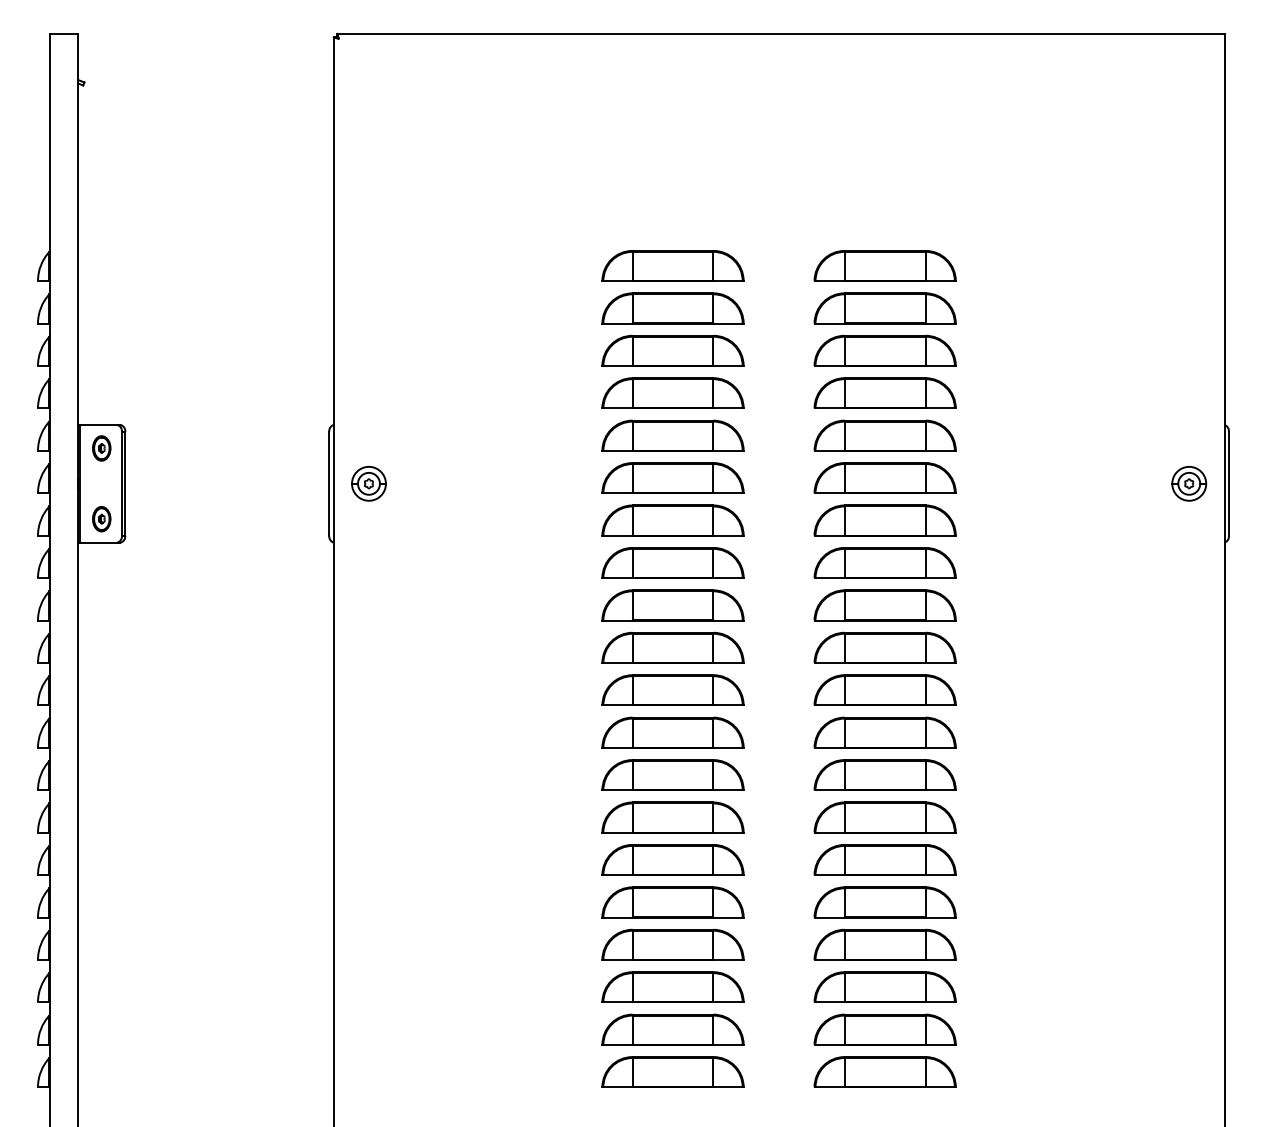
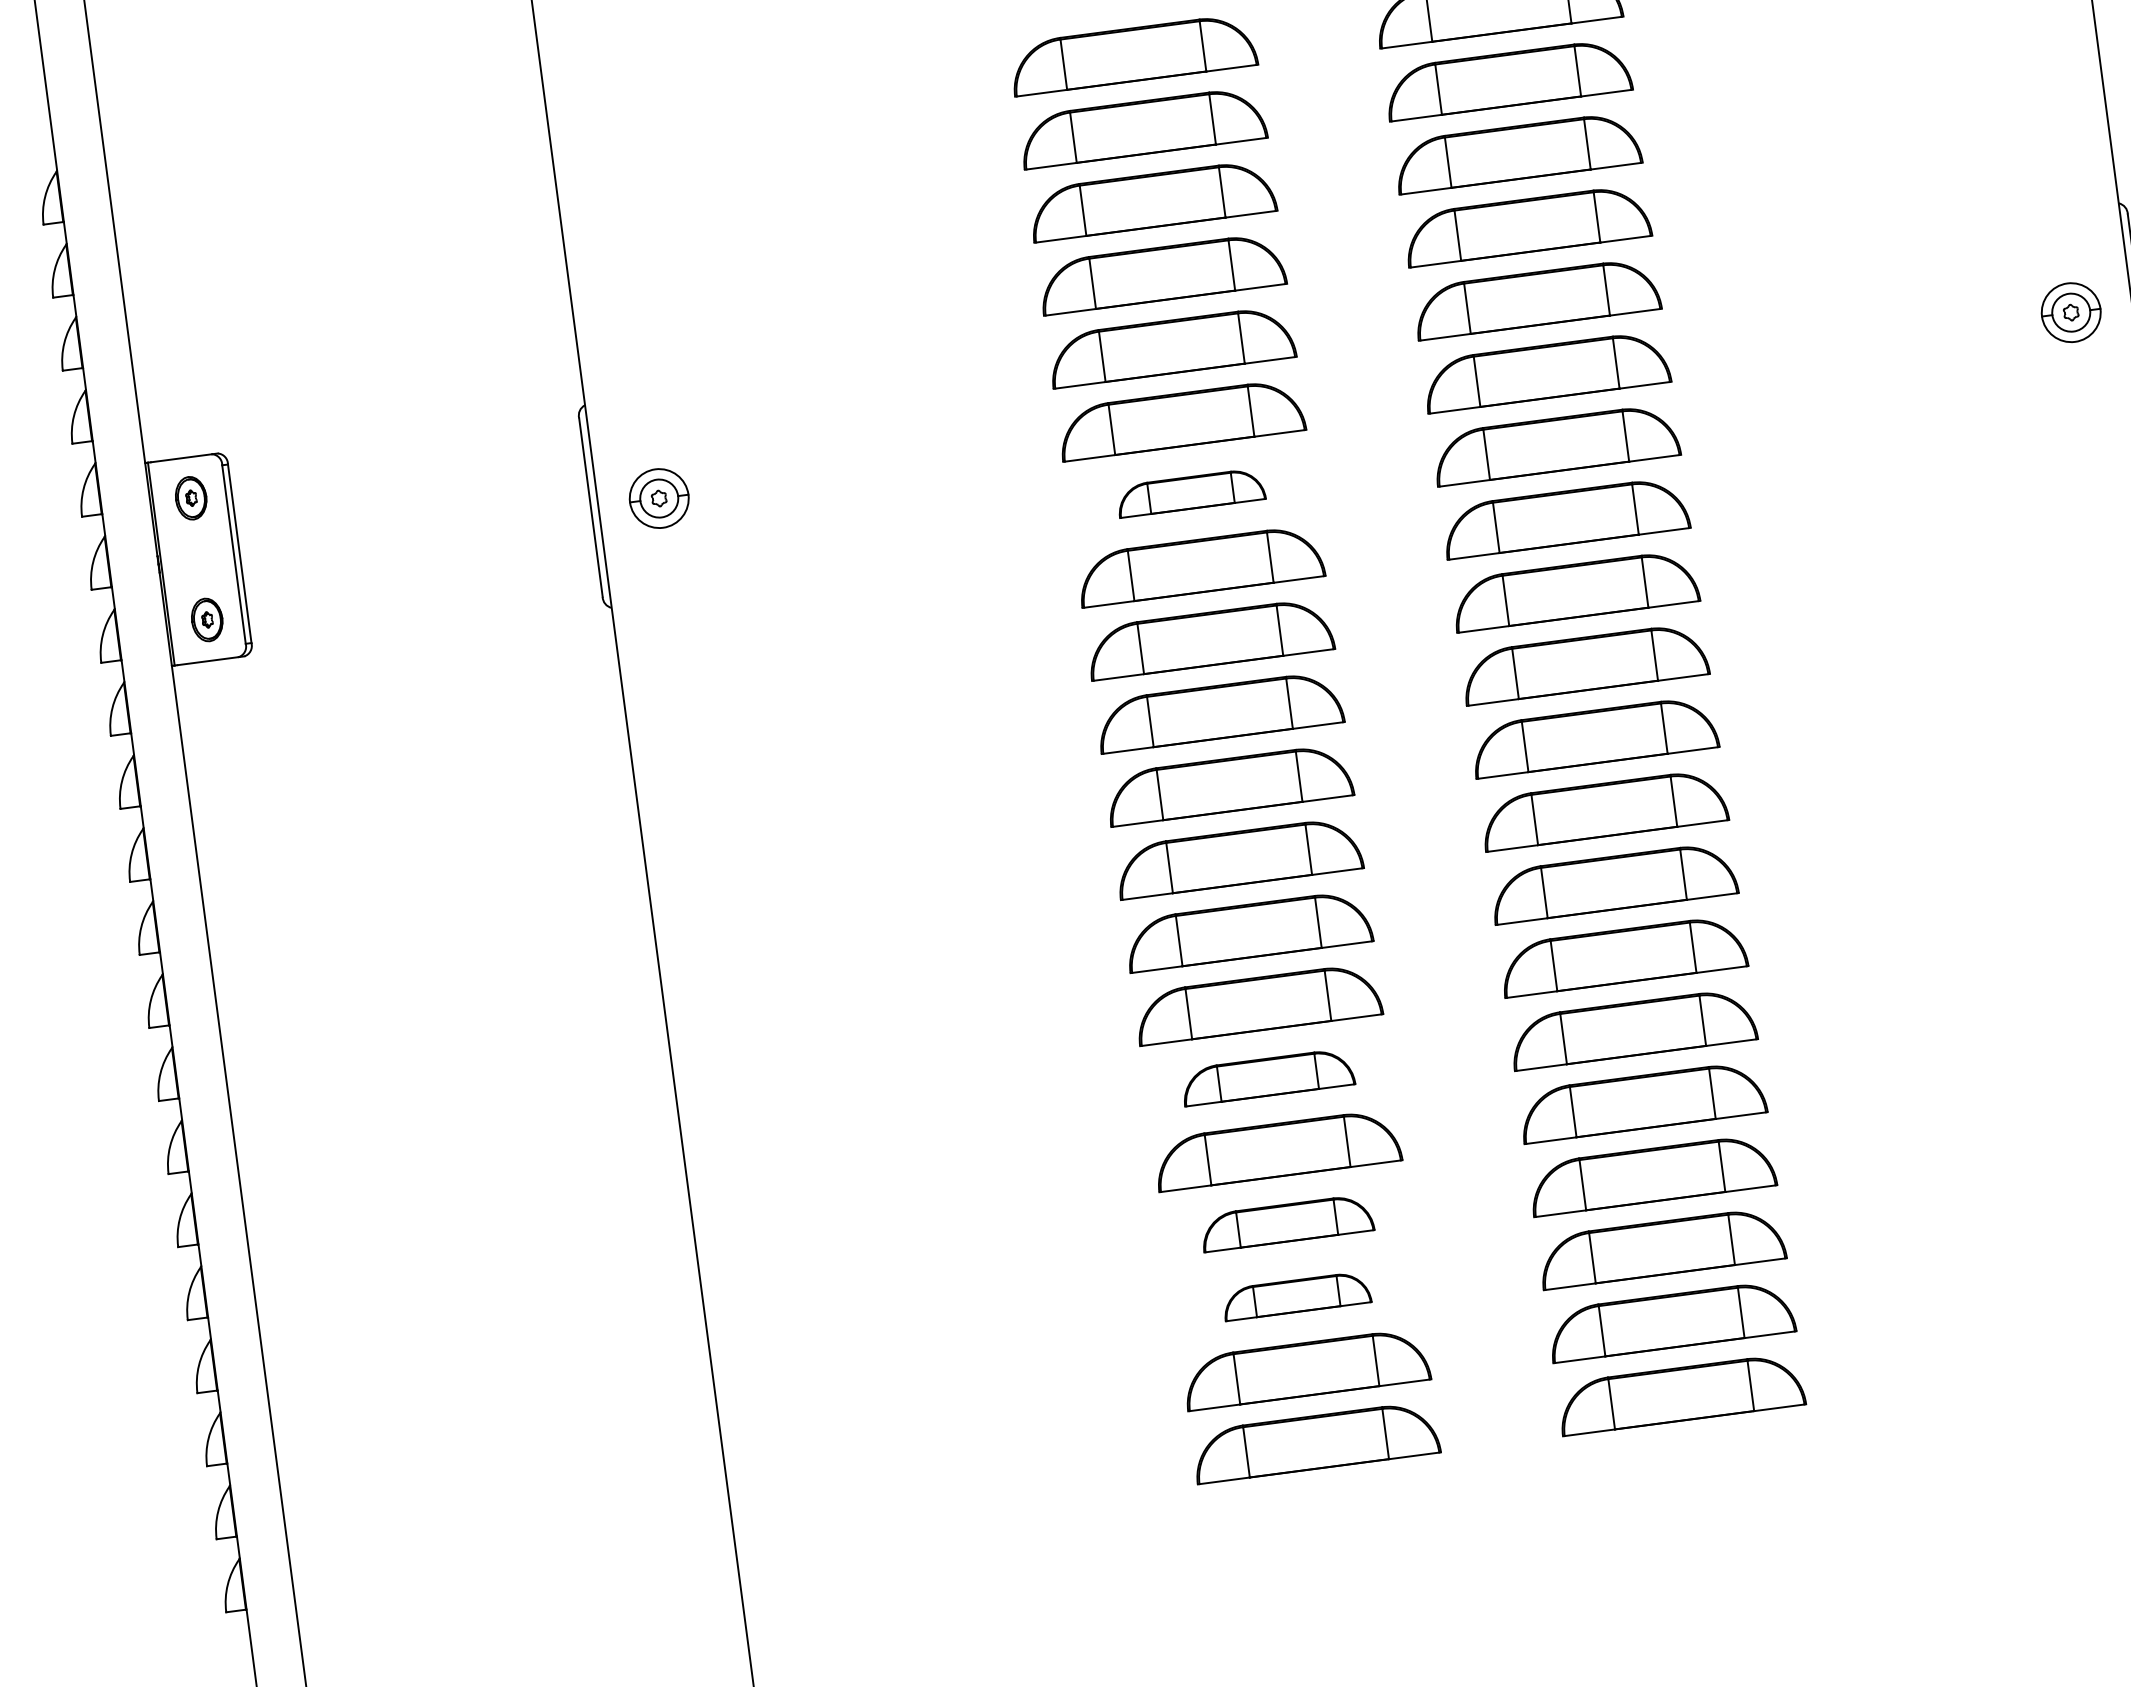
part: (672, 520) -> (1190, 492), size x0.6
part: (672, 859) -> (1266, 1076), size x0.7
part: (672, 944) -> (1286, 1222), size x0.7
part: (672, 986) -> (1295, 1295), size x0.6

